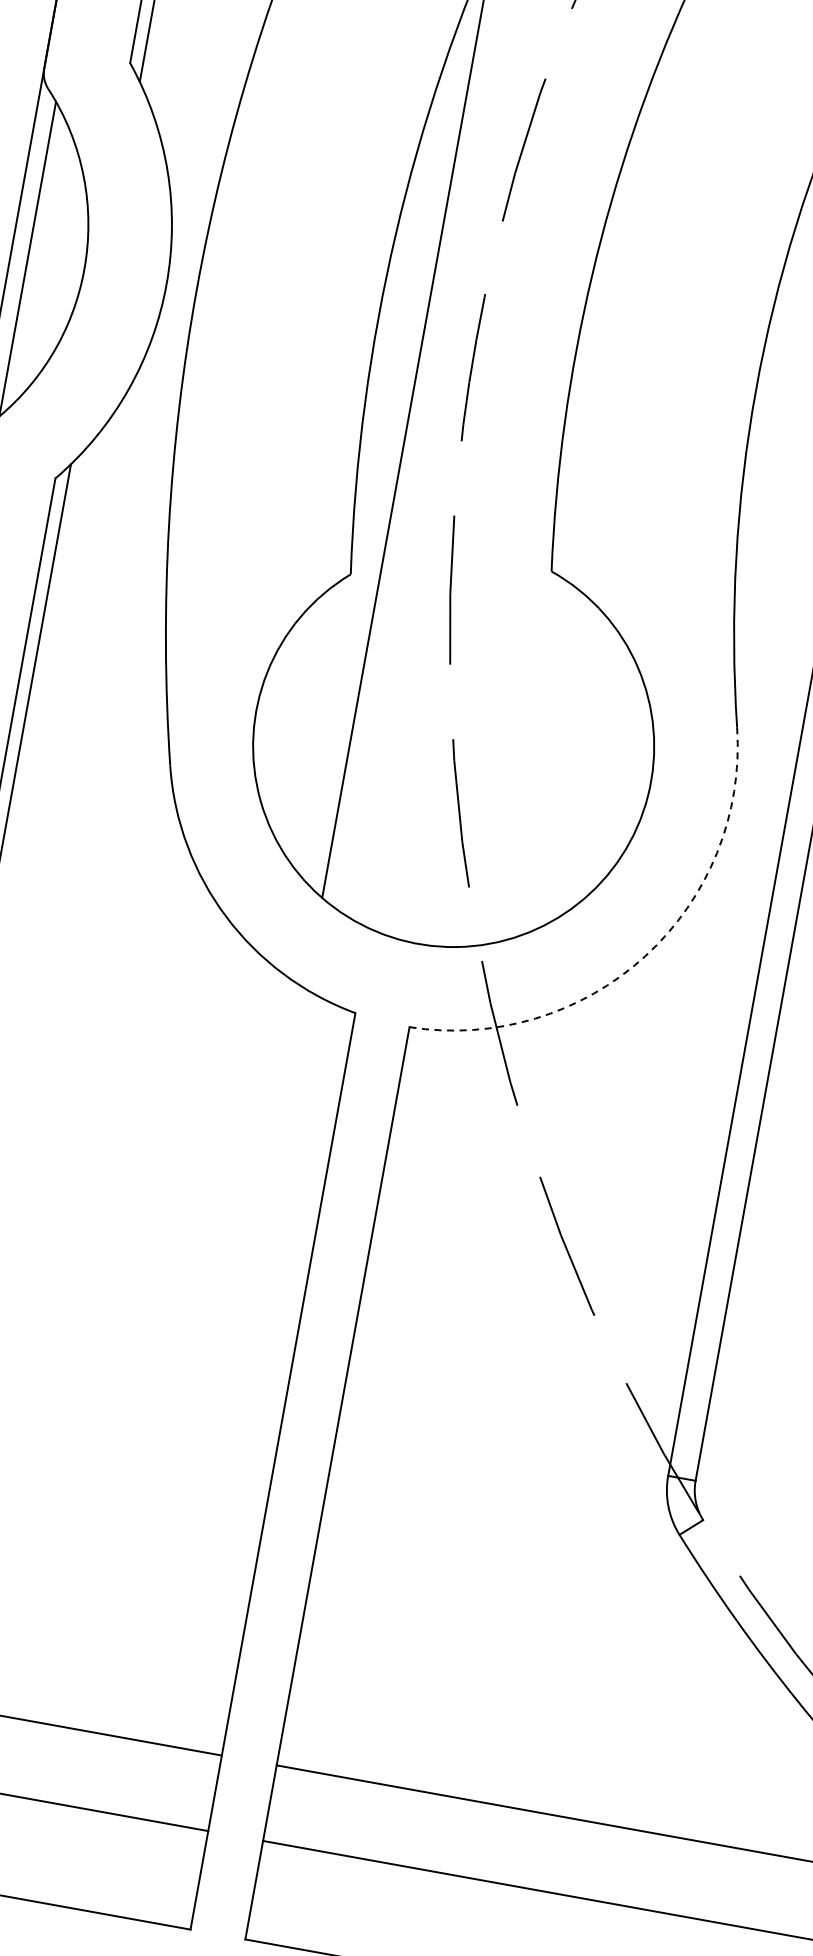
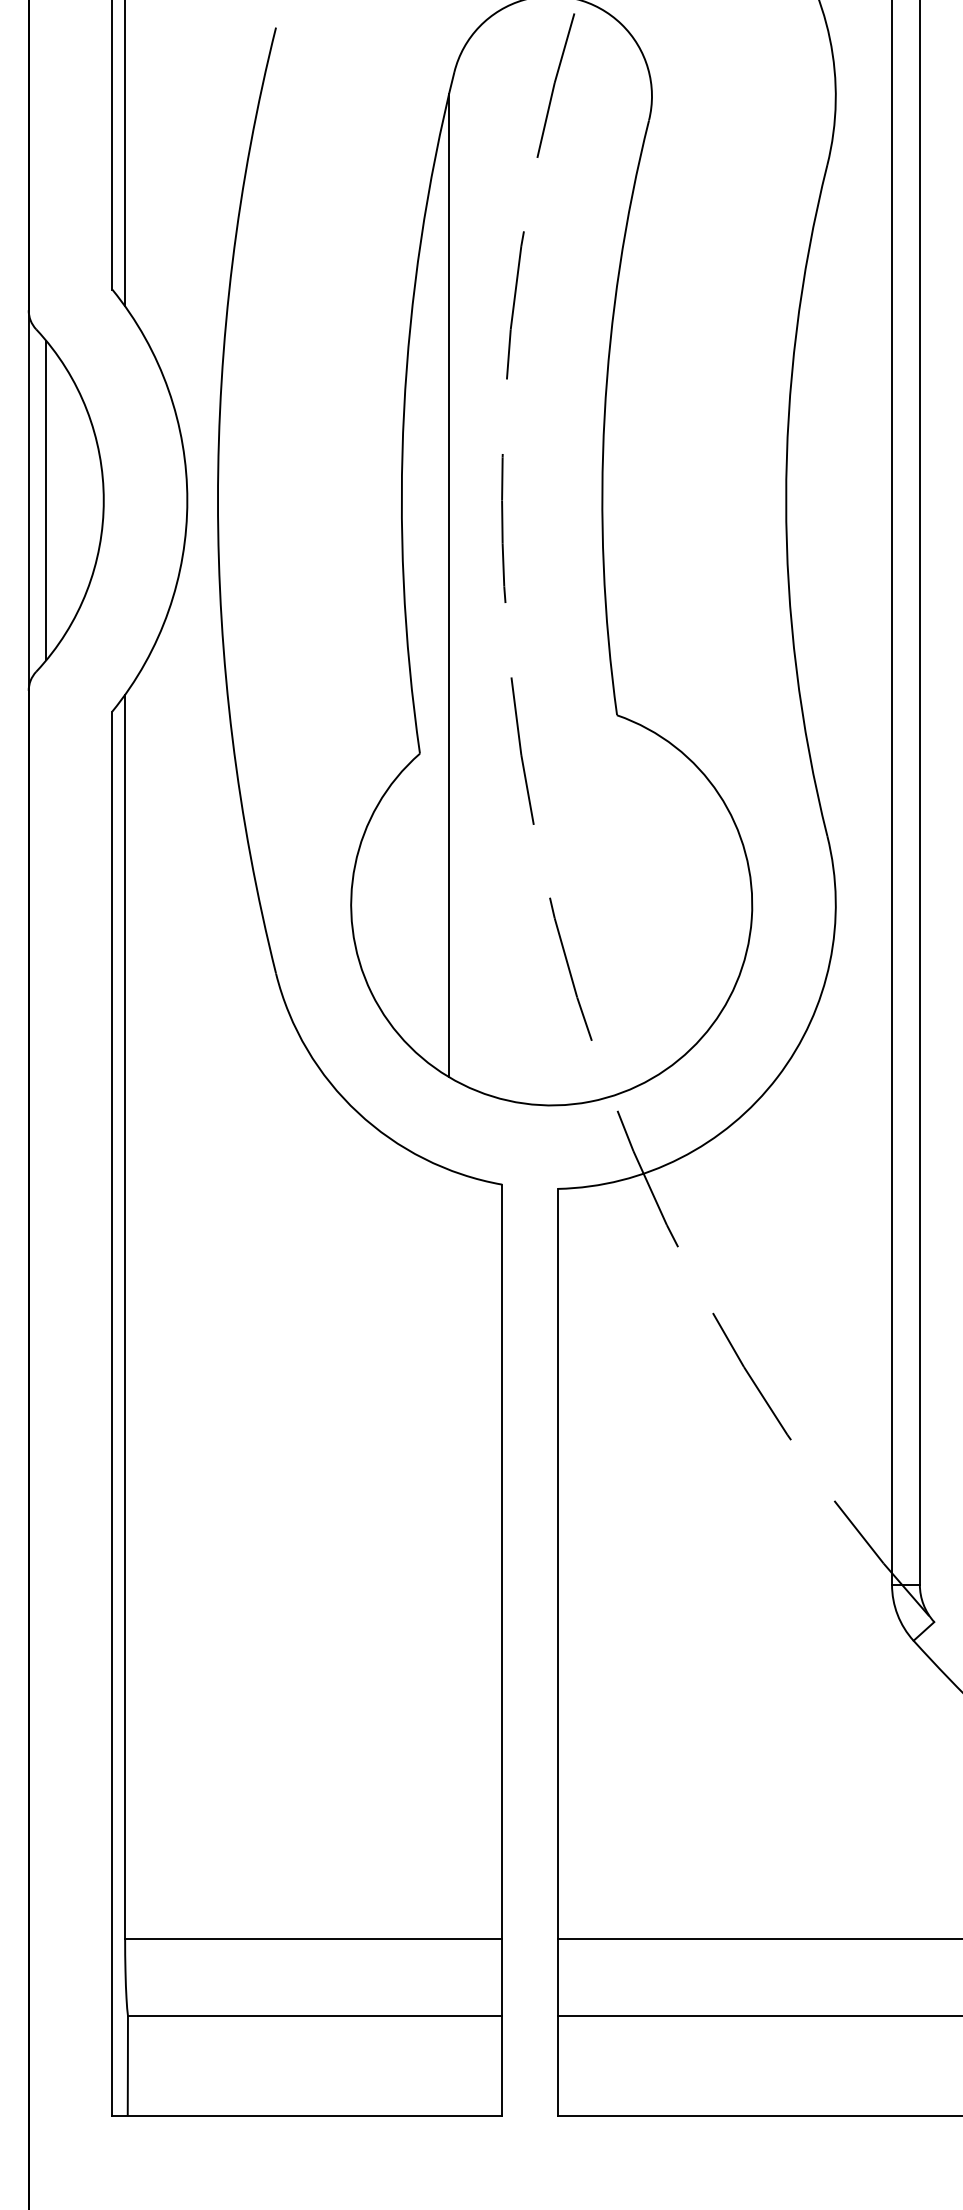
arc: (645, 956) -> (777, 1077), dashed -> solid

